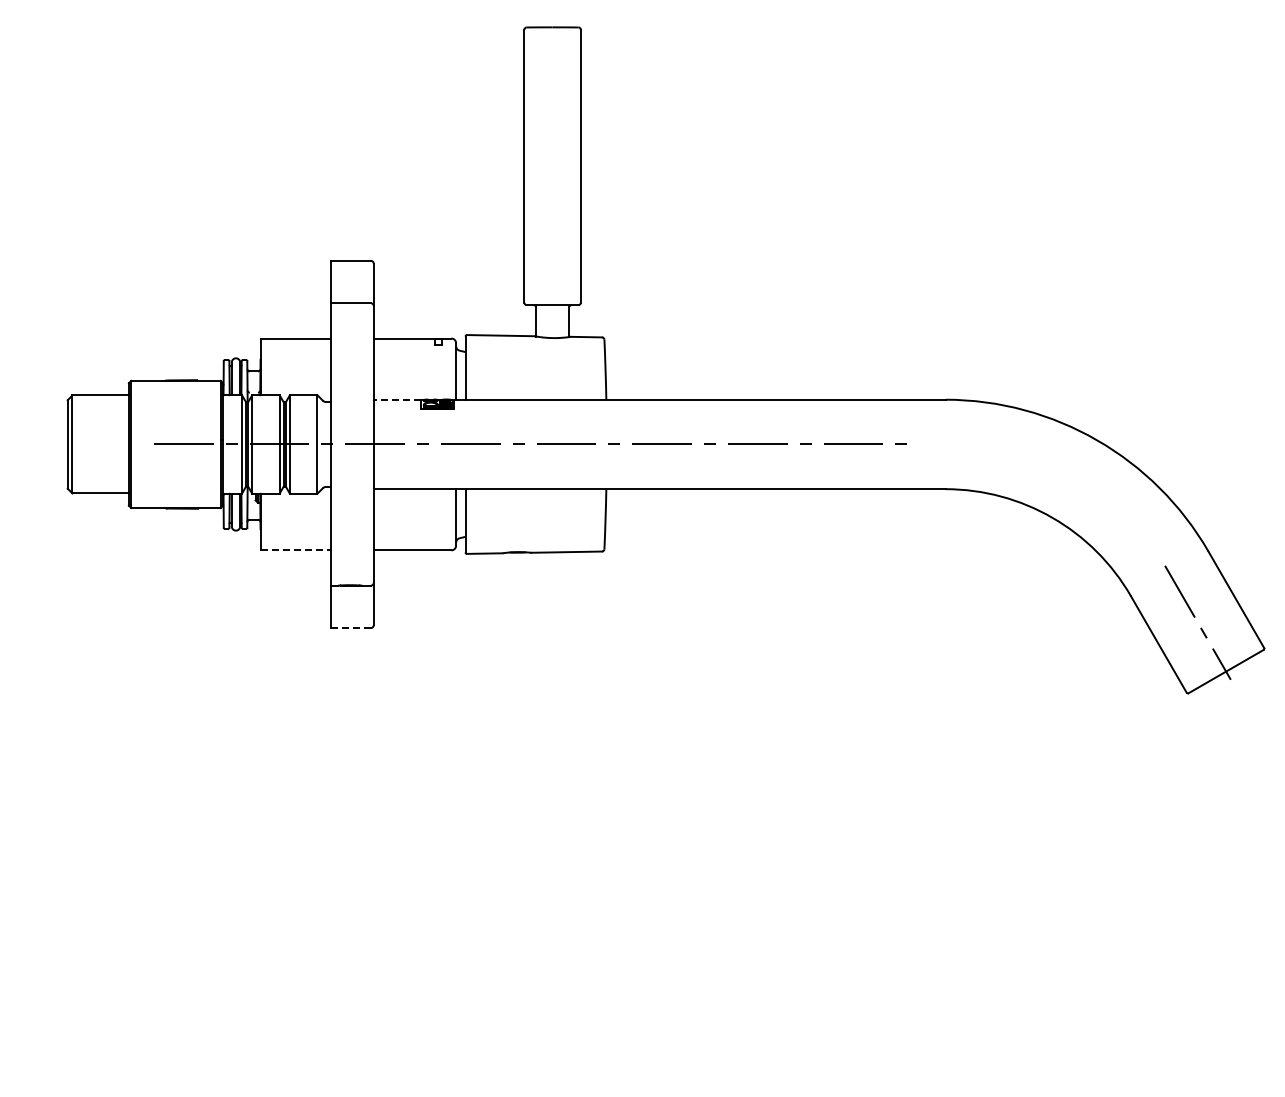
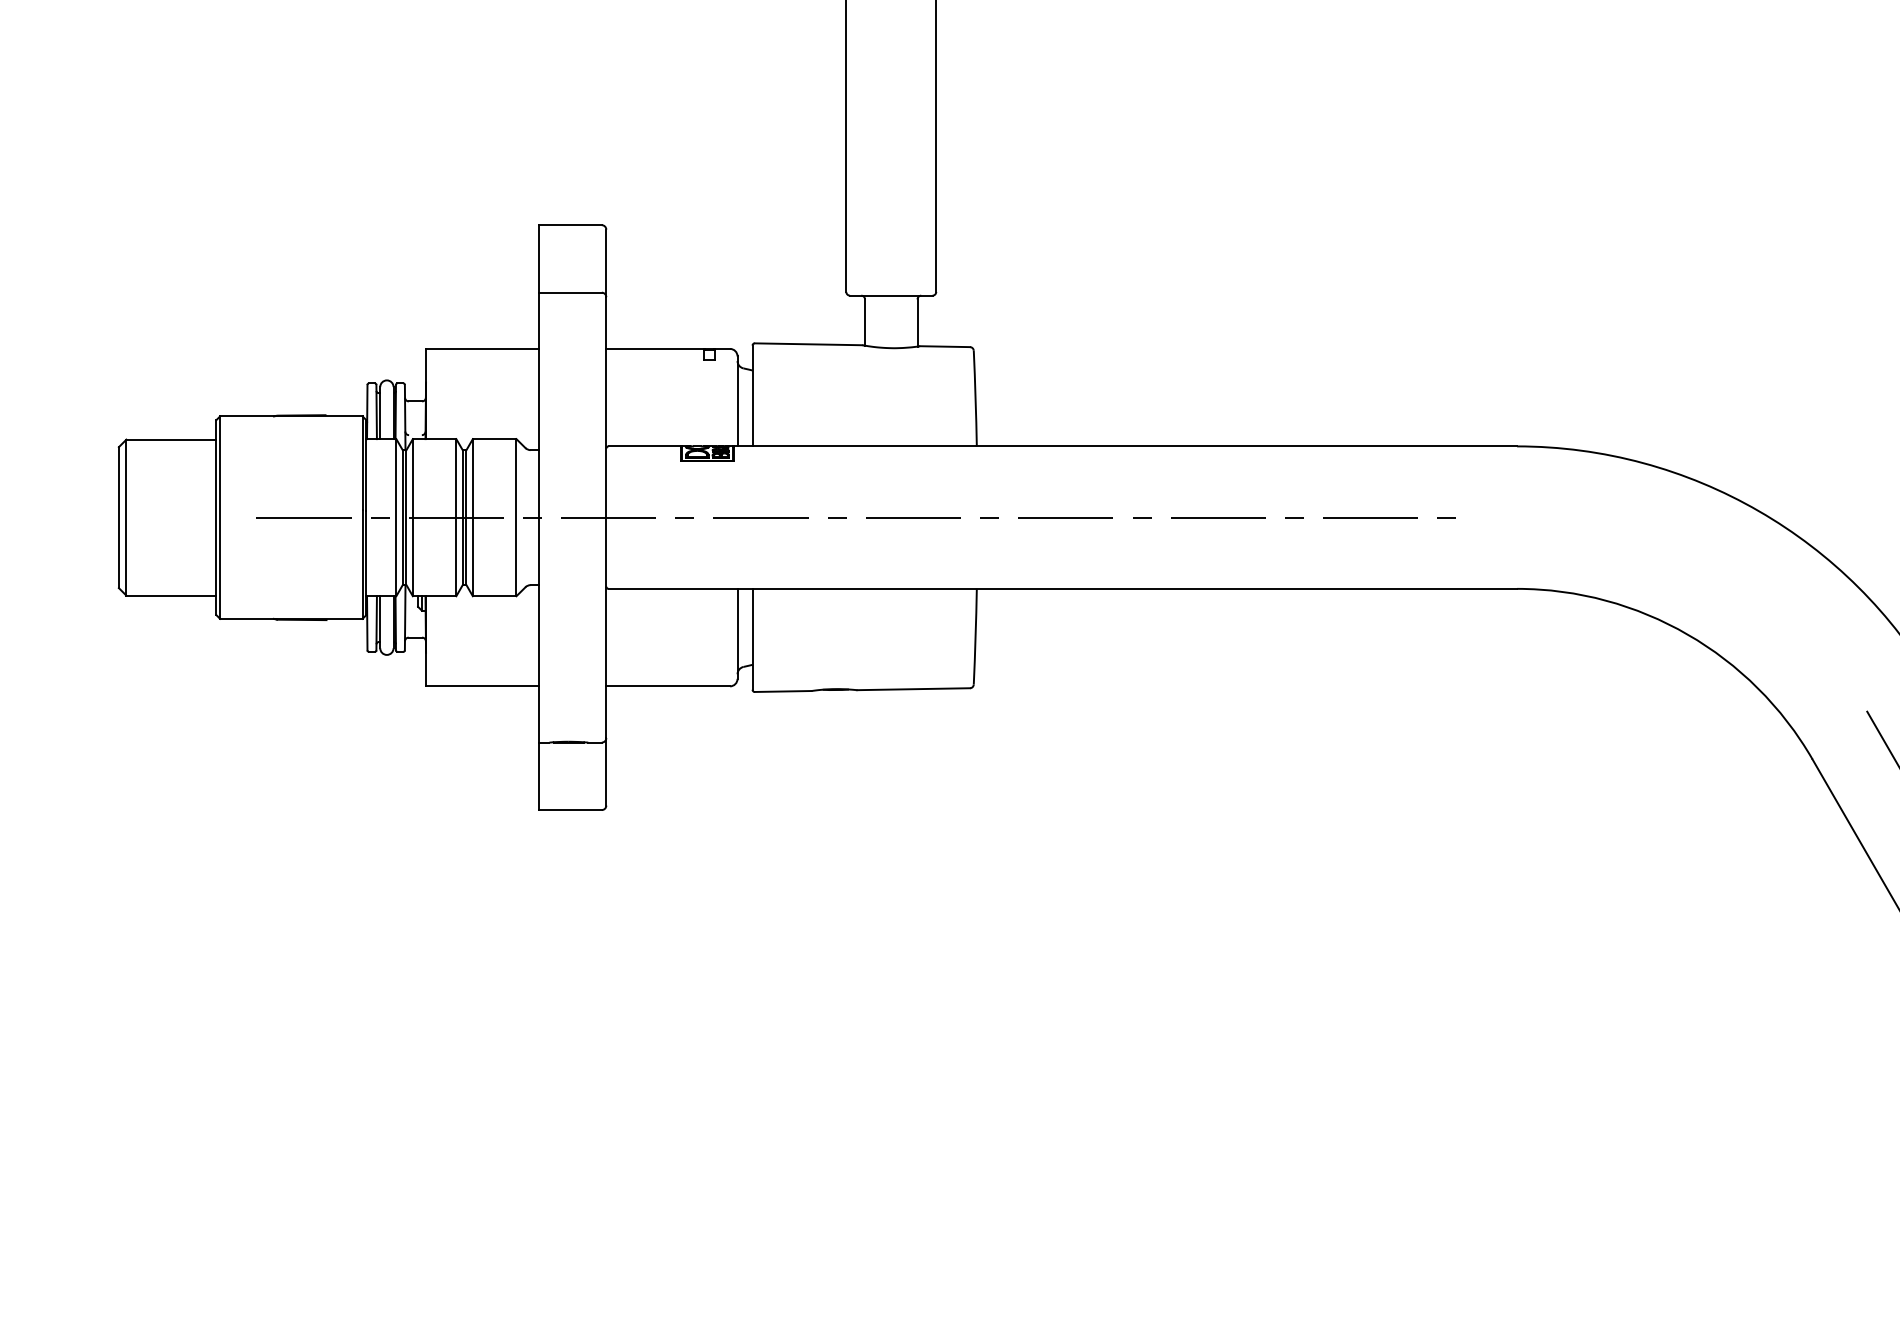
line: (397, 399) -> (644, 446), dashed -> solid
line: (296, 550) -> (483, 686), dashed -> solid
line: (351, 628) -> (570, 810), dashed -> solid

